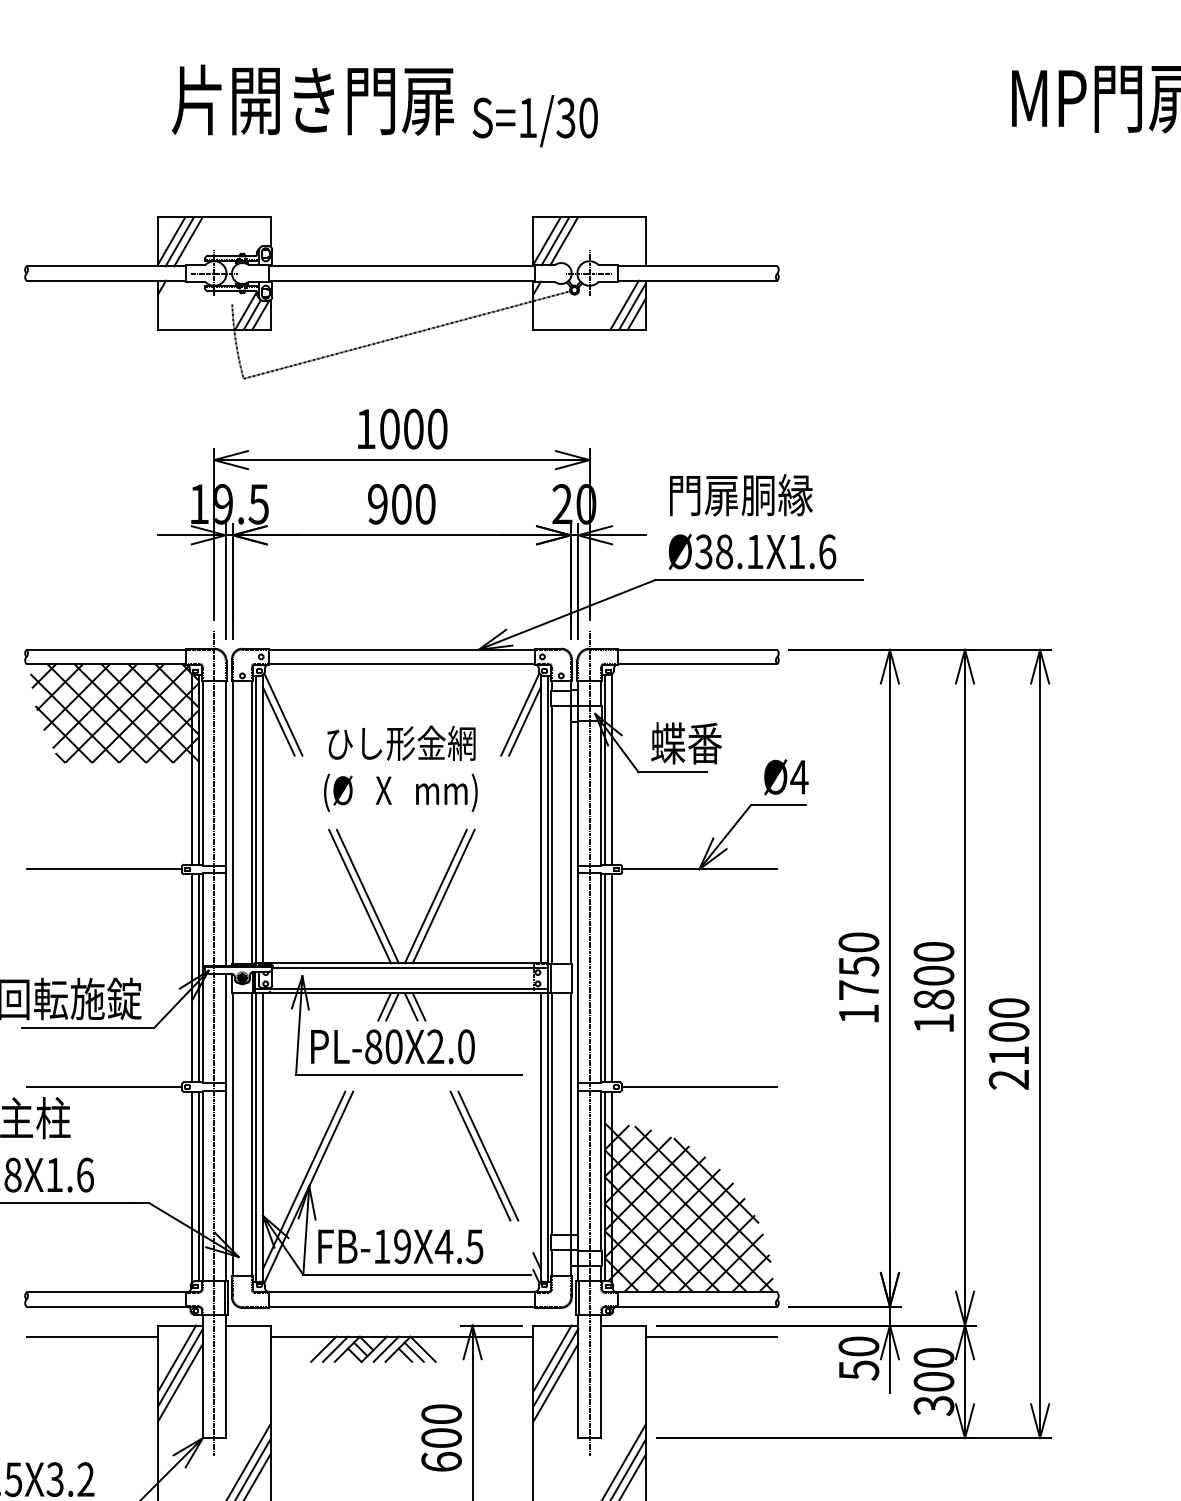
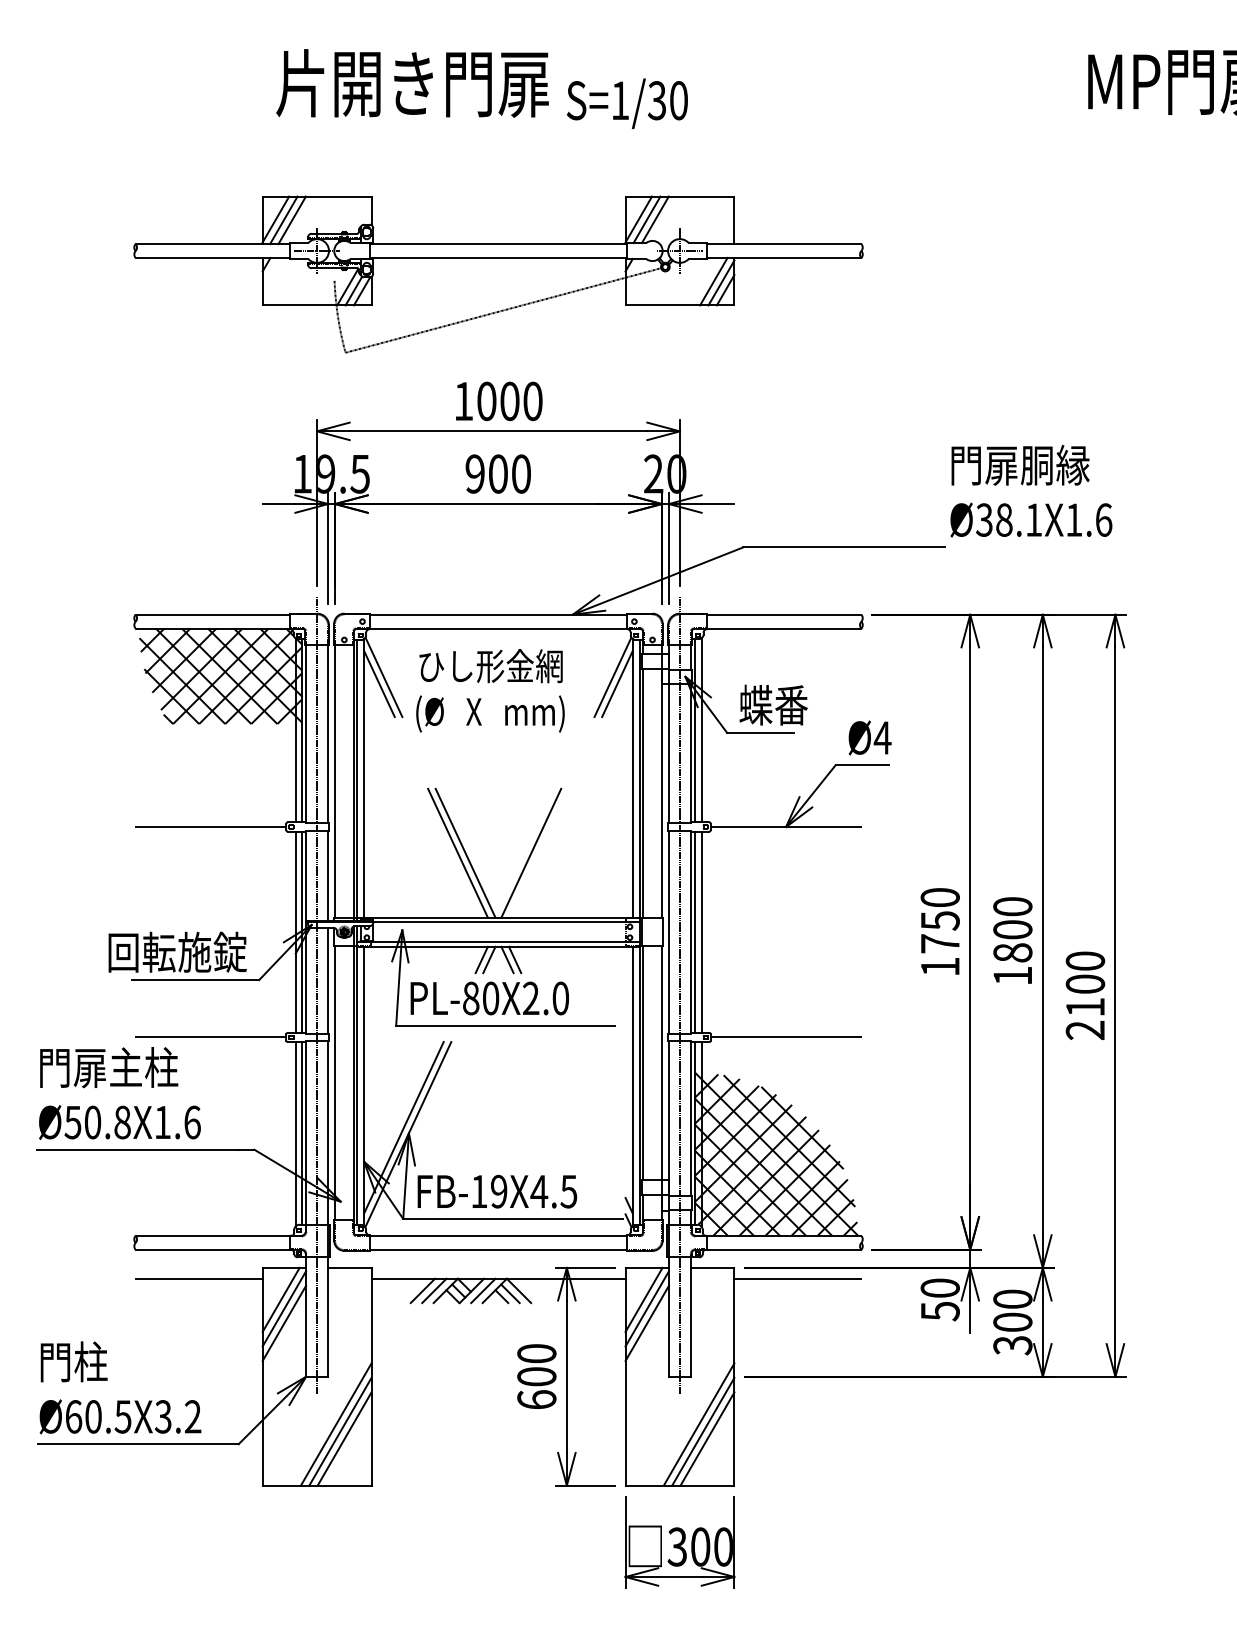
text: (752, 521) -> (1031, 490), moved
text: (400, 768) -> (490, 690), moved
line: (443, 895) -> (538, 852), removed
part: (483, 1156) -> (577, 1104), removed

